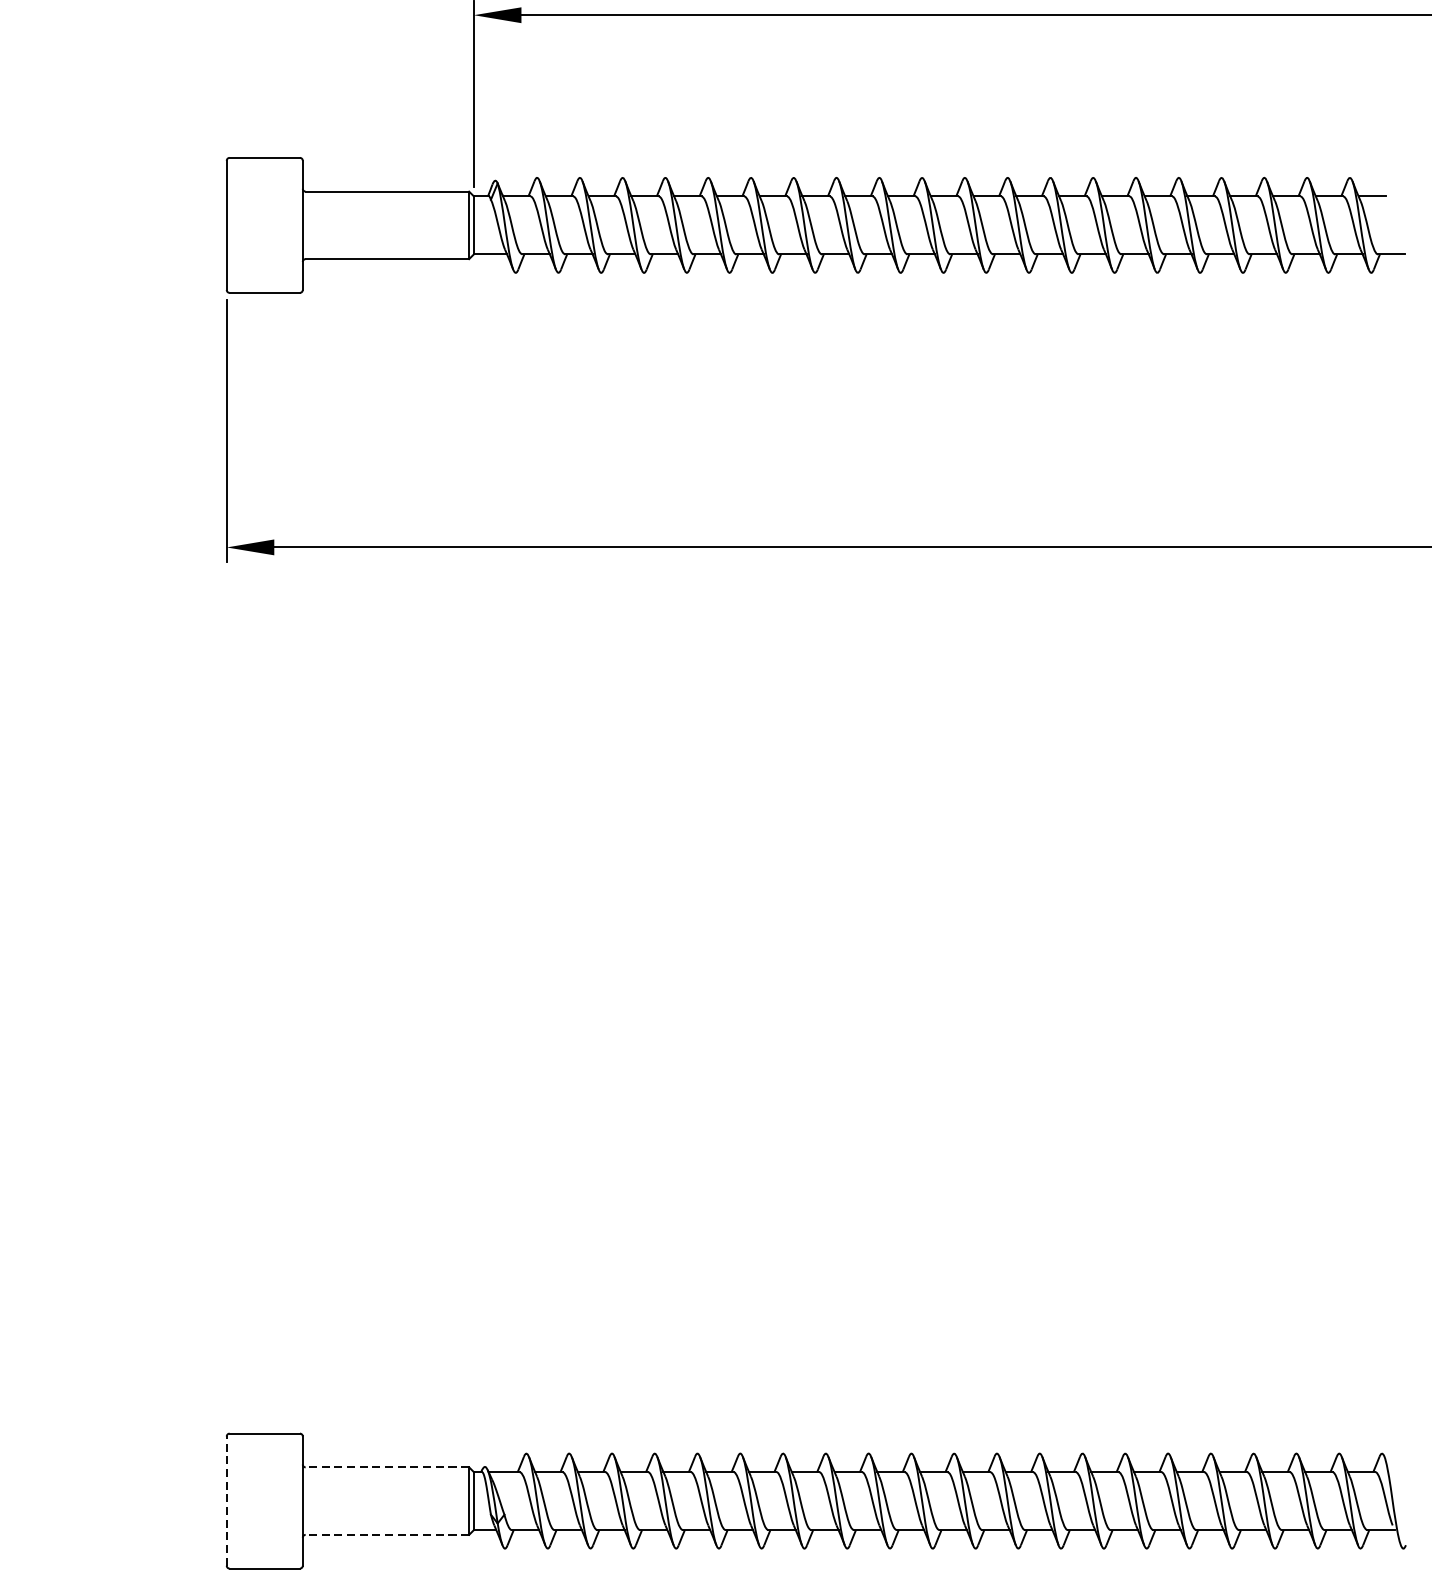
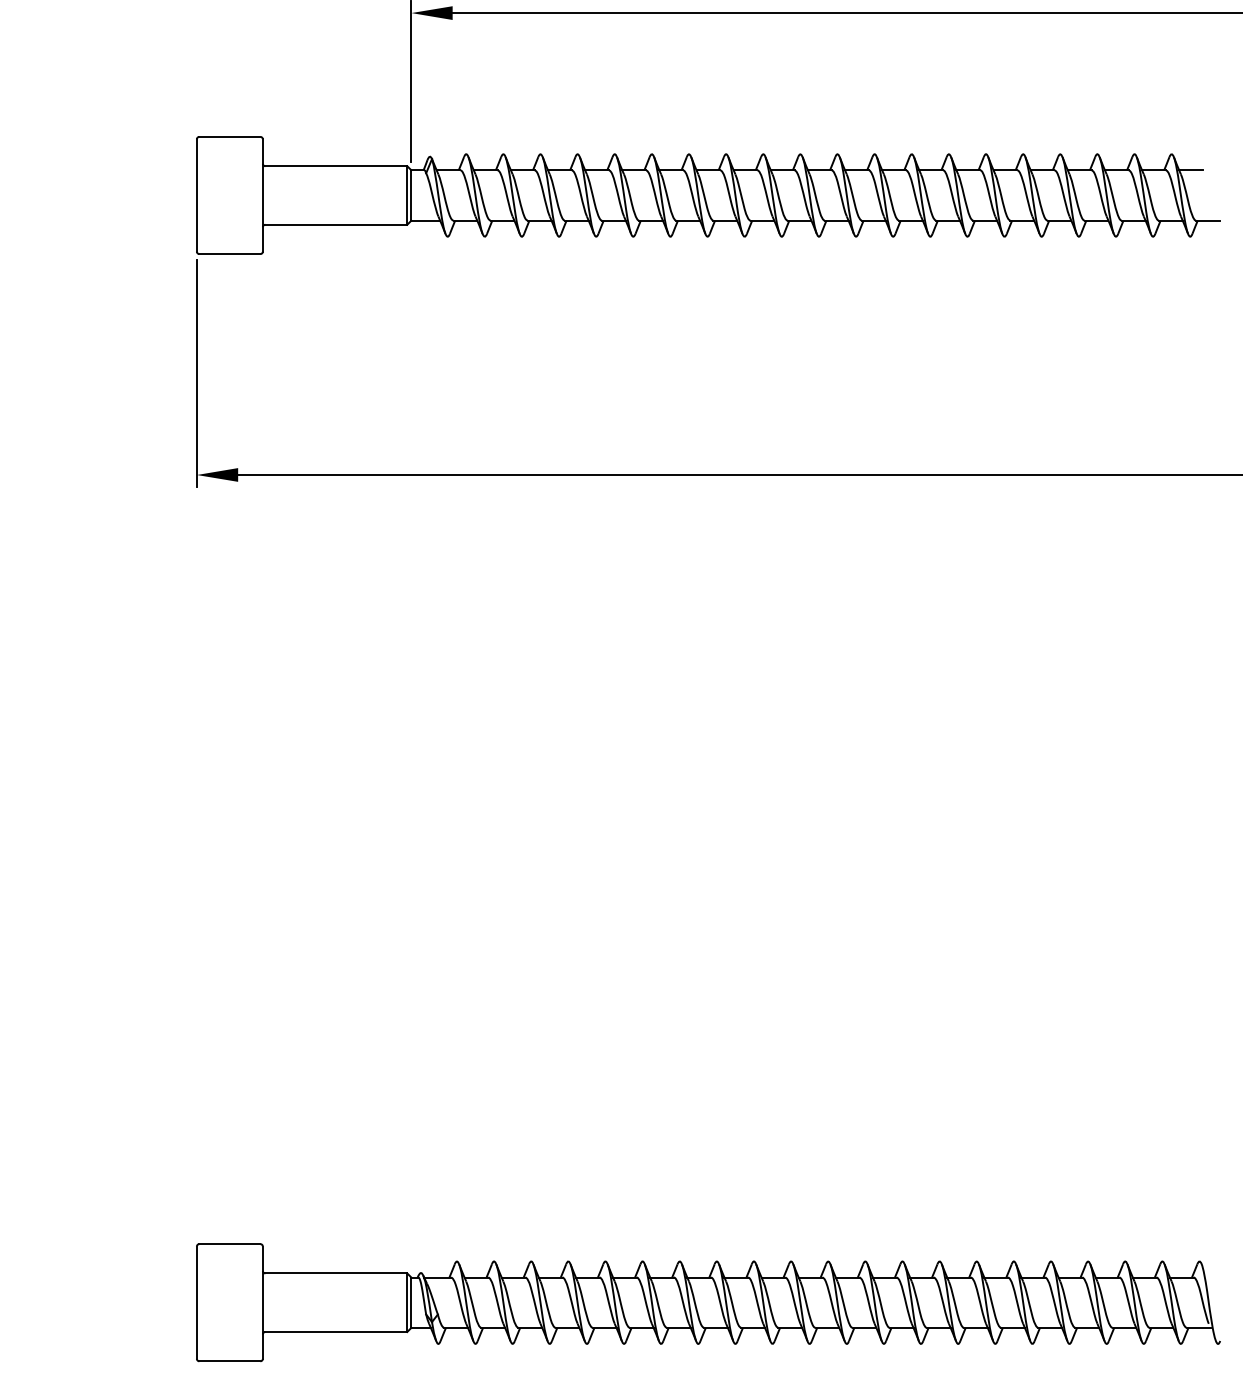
line: (387, 1467) -> (336, 1273), dashed -> solid
line: (226, 1500) -> (196, 1302), dashed -> solid
line: (387, 1534) -> (336, 1331), dashed -> solid

